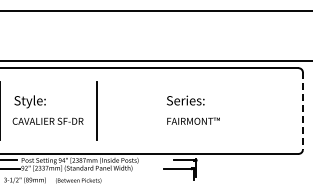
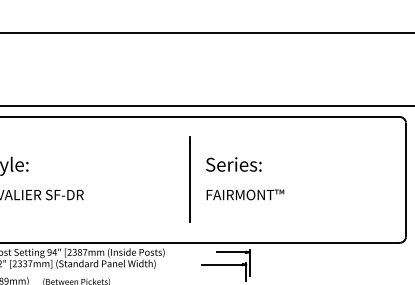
line: (96, 110) -> (189, 179), moved
line: (302, 111) -> (405, 180), dashed -> solid

